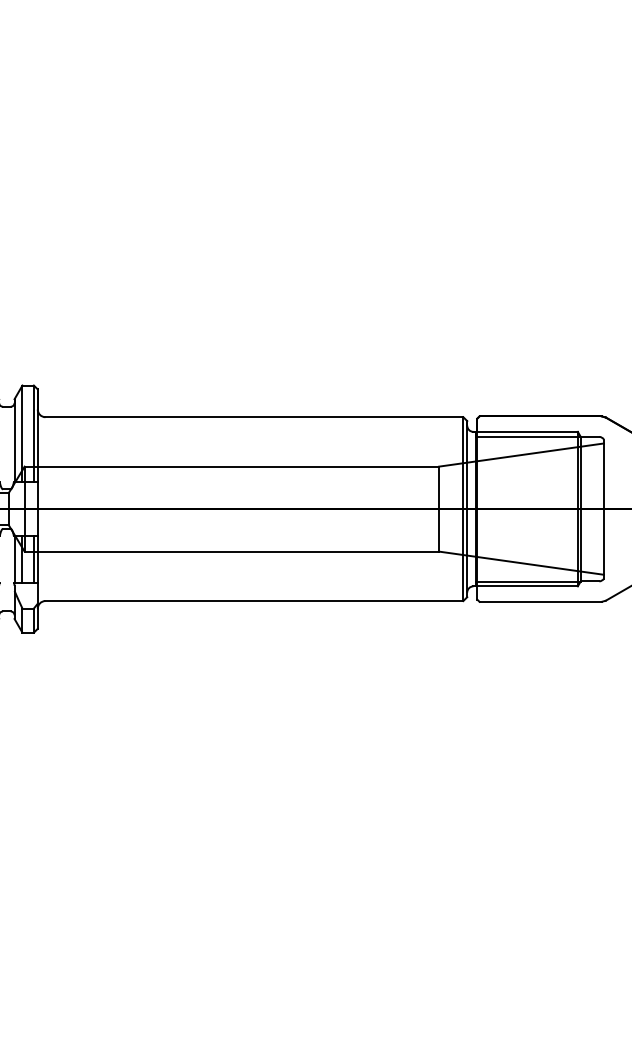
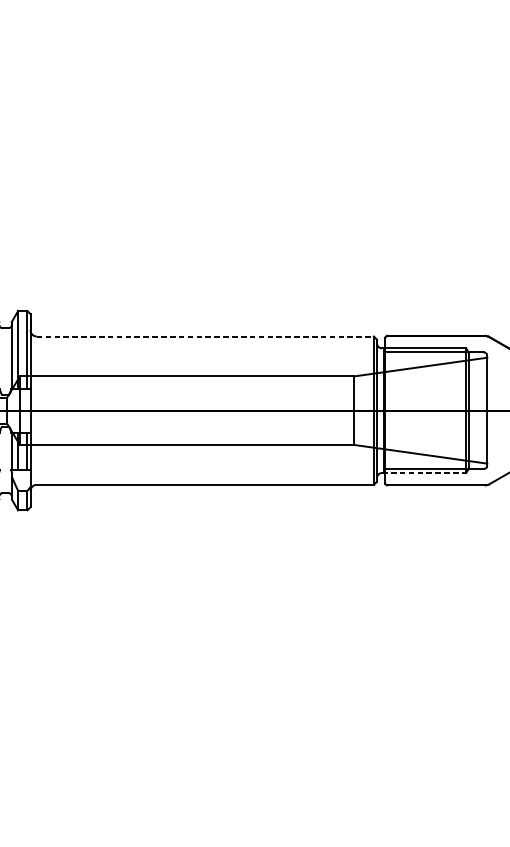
line: (254, 417) -> (205, 336), solid -> dashed
line: (526, 586) -> (424, 473), solid -> dashed

